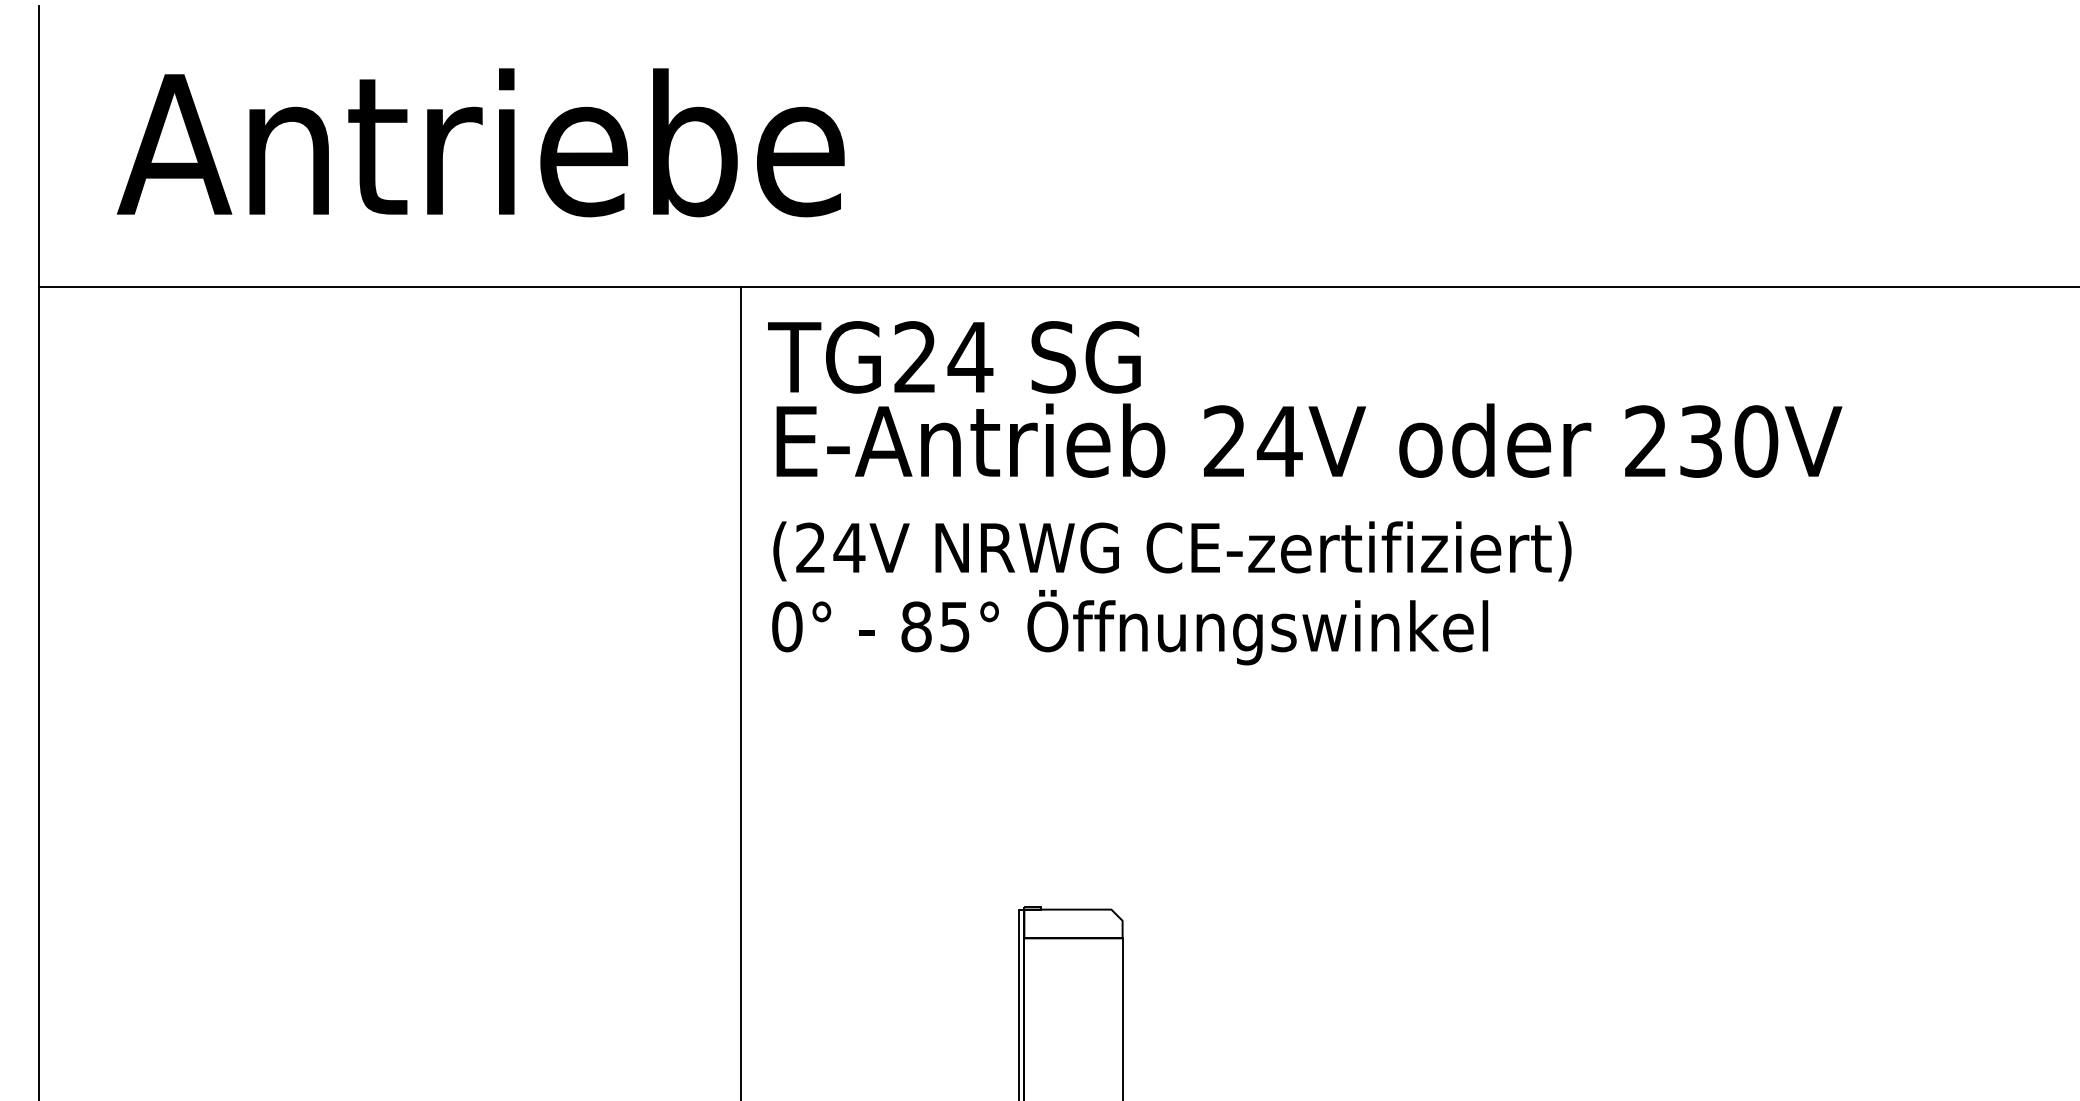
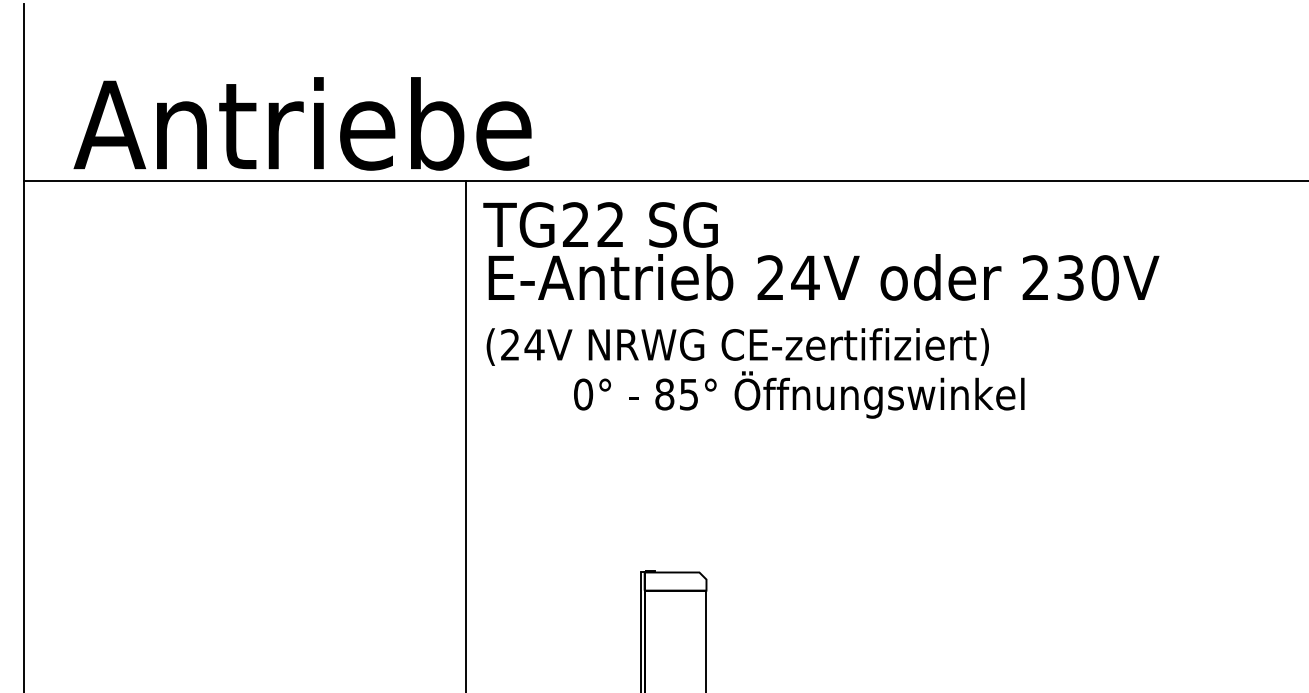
text: (480, 142) -> (302, 123), moved
text: (970, 356) -> (610, 224), TG24 -> TG22
text: (1130, 626) -> (799, 394), moved

